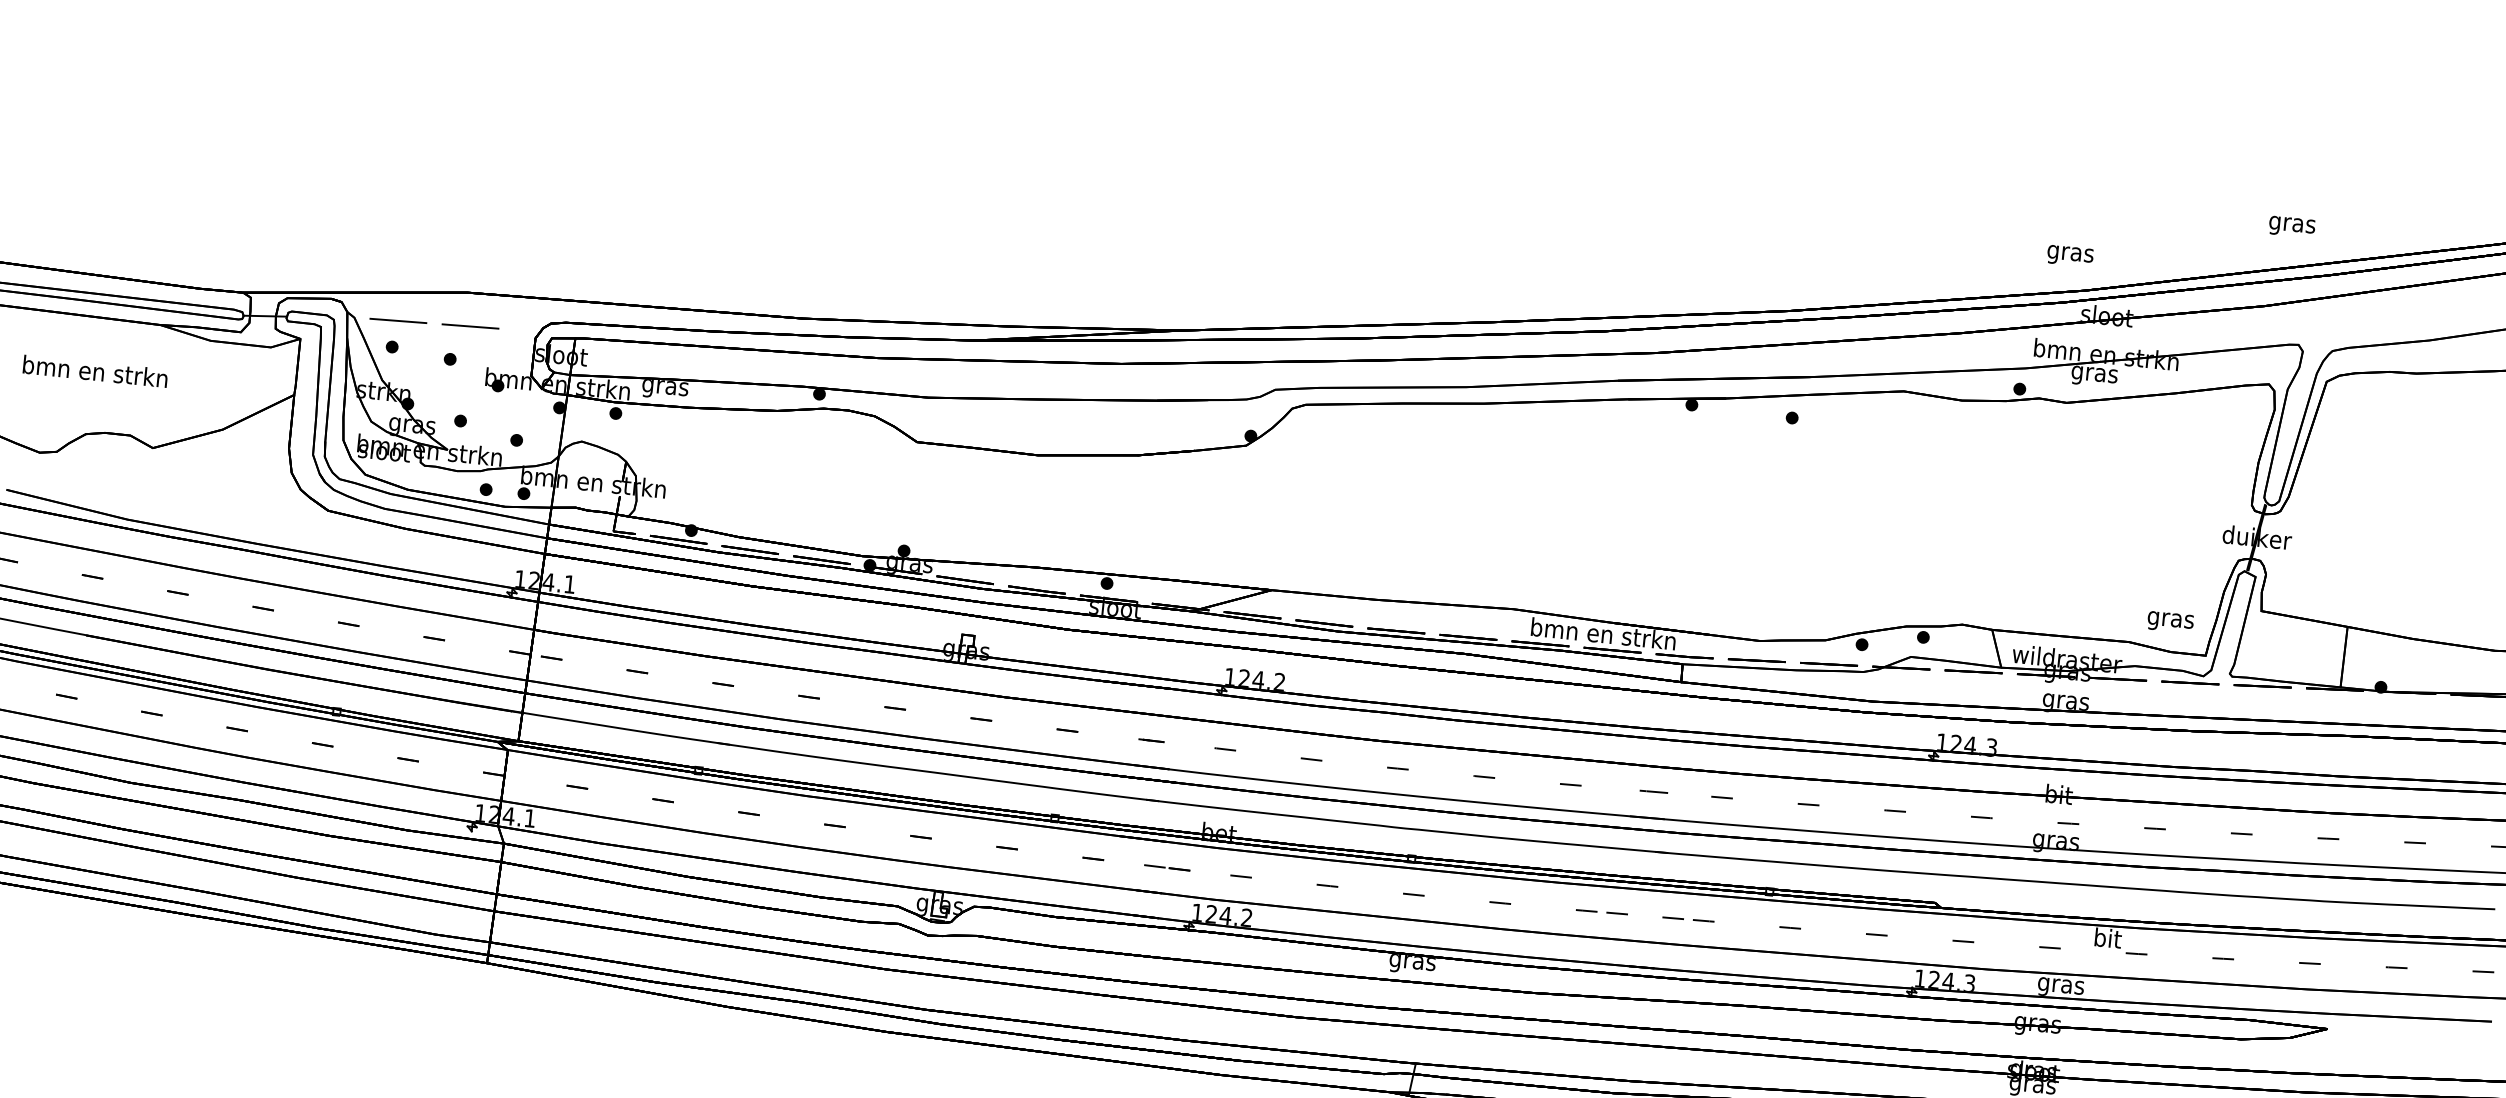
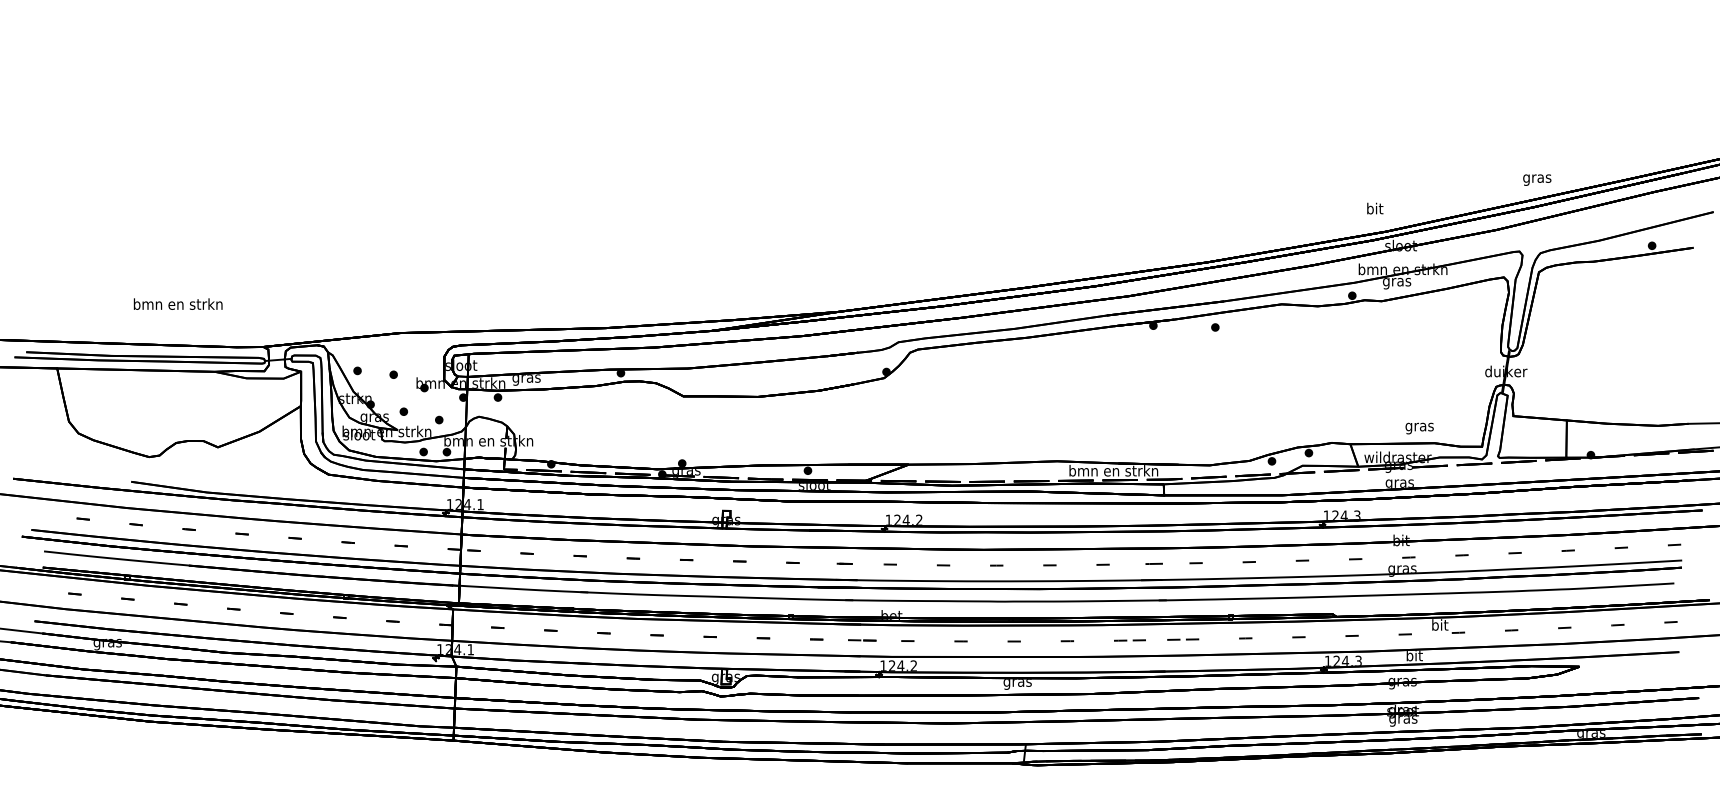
text: (2292, 226) -> (1537, 179), moved
text: (2070, 252) -> (1374, 209), gras -> bit
line: (433, 324) -> (381, 354), removed
text: (94, 370) -> (177, 303), moved
text: (2170, 622) -> (1419, 428), moved
text: (2061, 986) -> (1414, 657), gras -> bit

